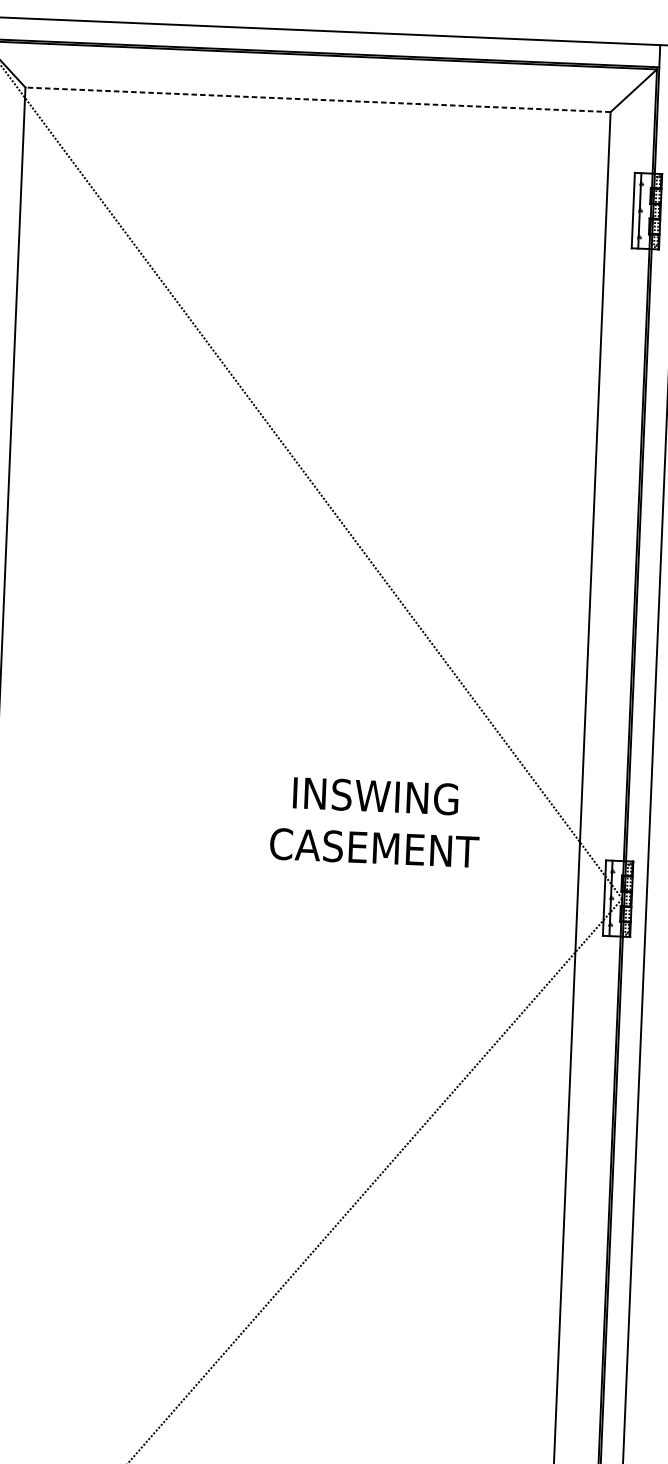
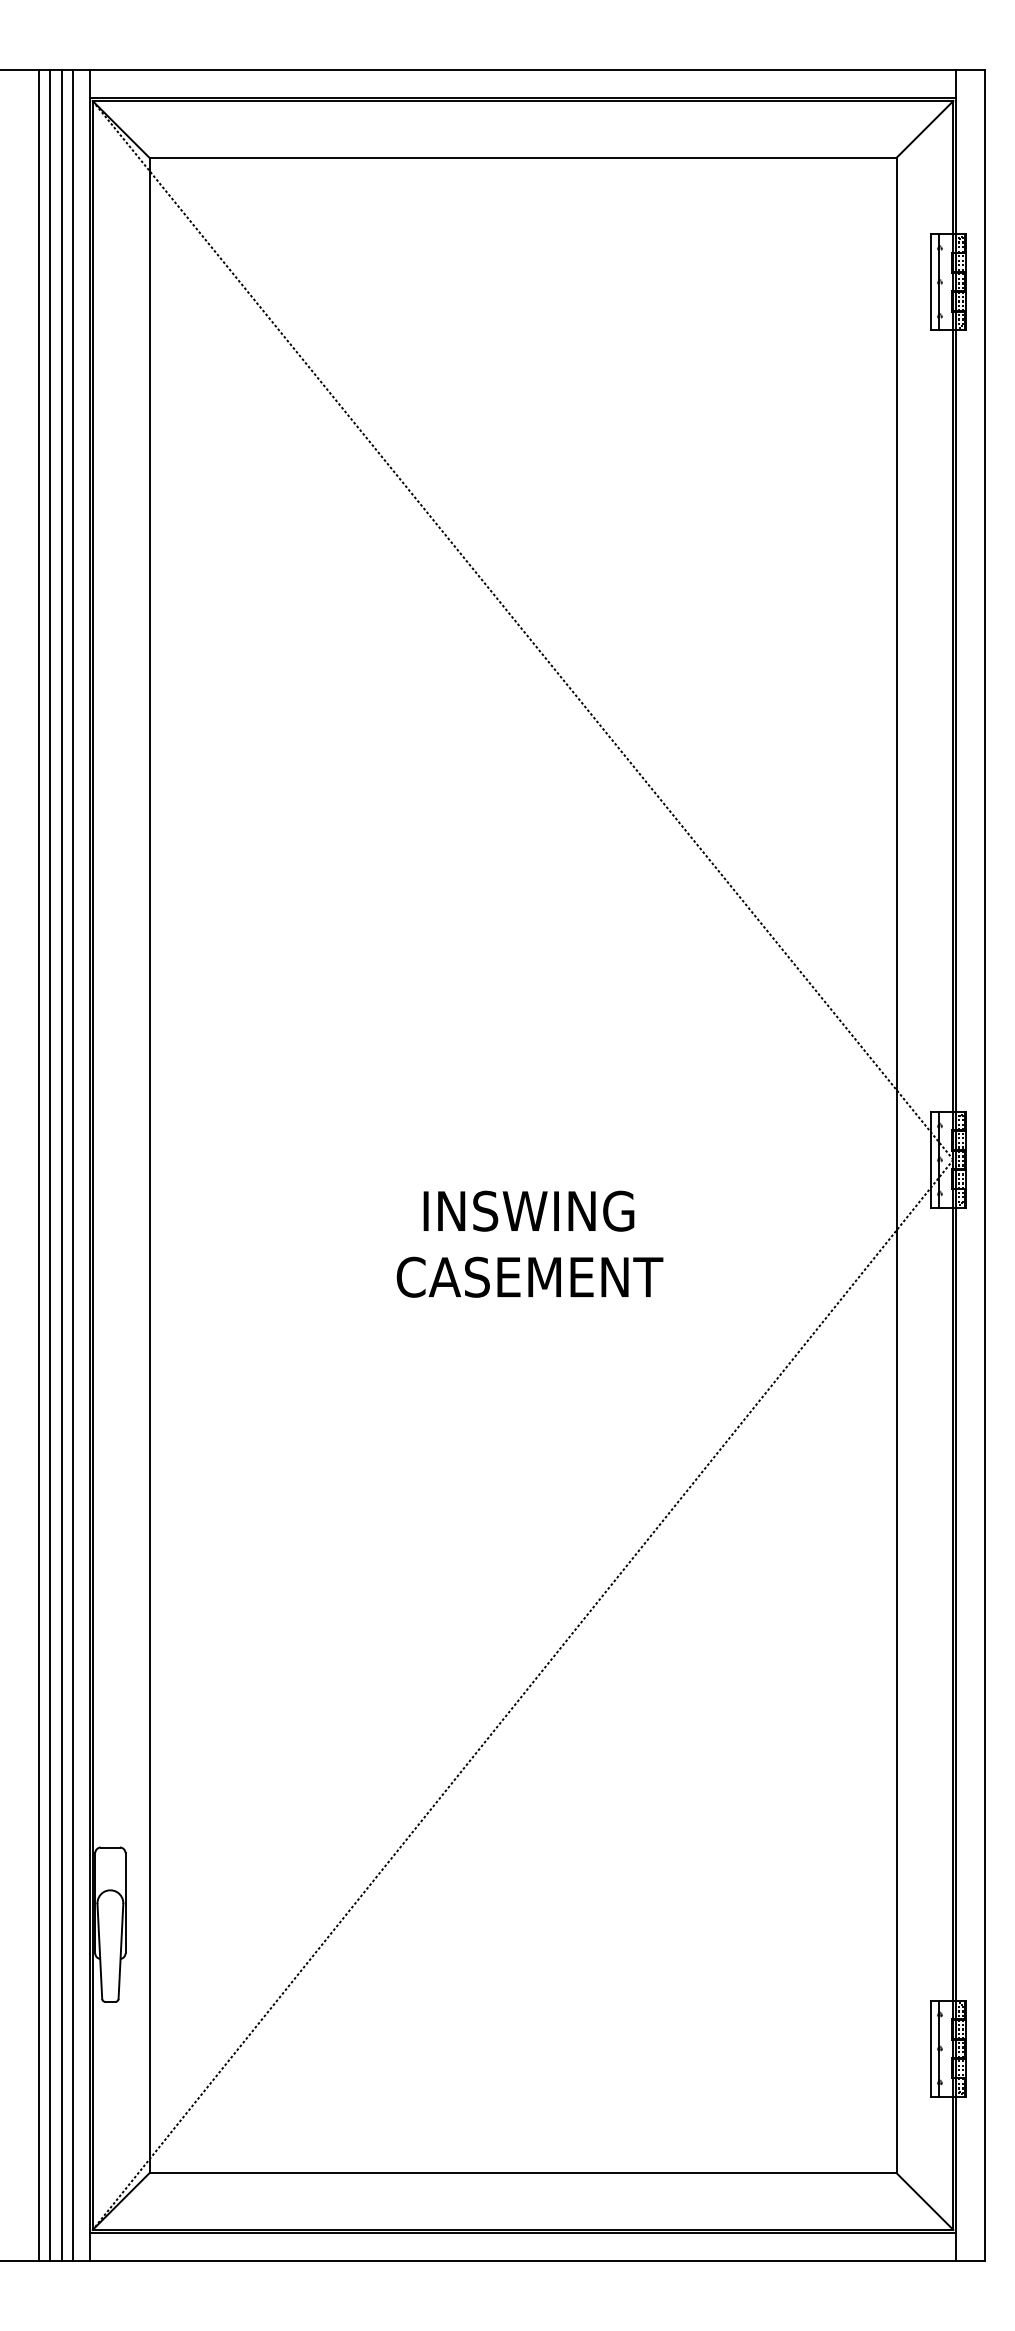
line: (317, 99) -> (522, 157), dashed -> solid
text: (375, 821) -> (529, 1243), moved

